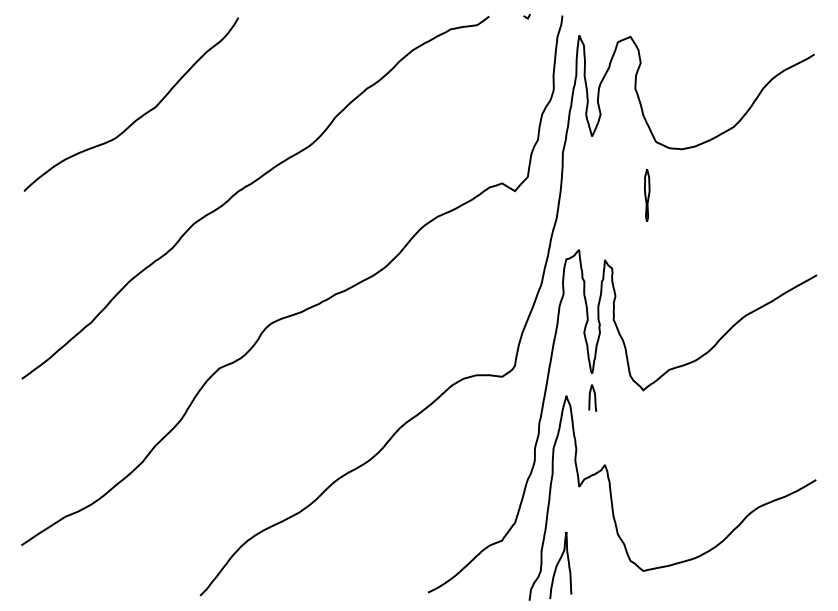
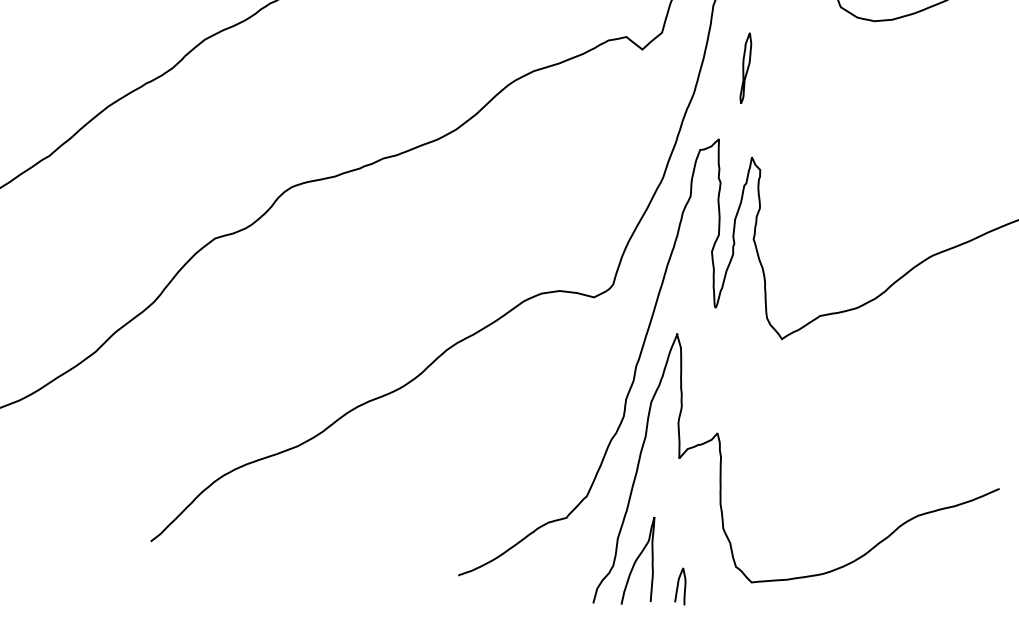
part: (647, 195) -> (746, 68), moved
curve: (590, 397) -> (678, 585), moved

